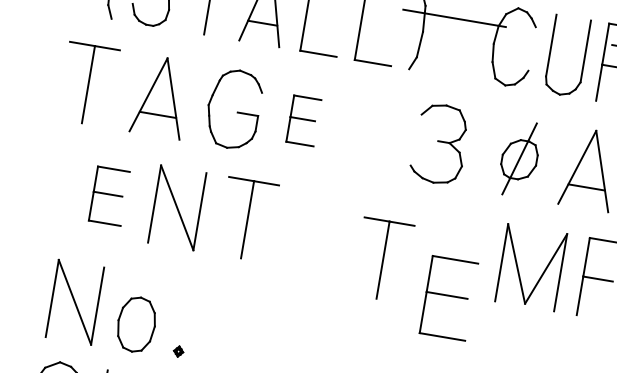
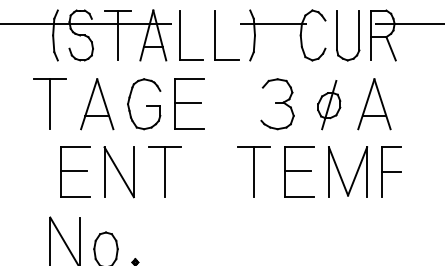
part: (303, 119) -> (189, 103), size x1.67
part: (109, 195) -> (75, 171), size x1.43
part: (382, 258) -> (253, 171), moved
part: (448, 297) -> (299, 171), moved

